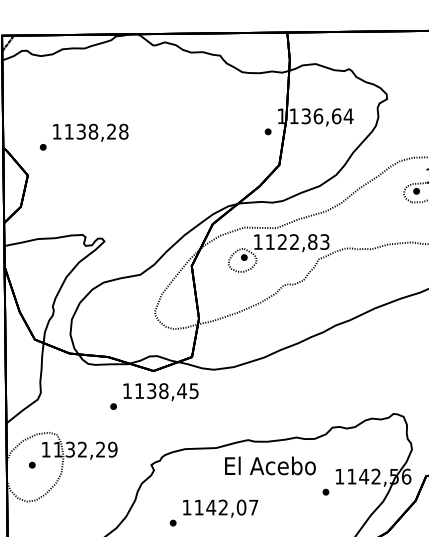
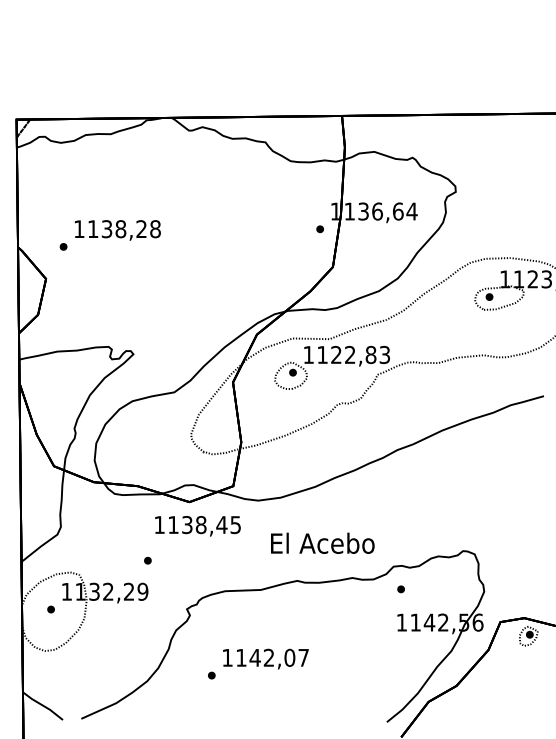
part: (113, 406) -> (147, 560), moved
text: (270, 465) -> (322, 542), moved
part: (325, 492) -> (400, 589), moved

